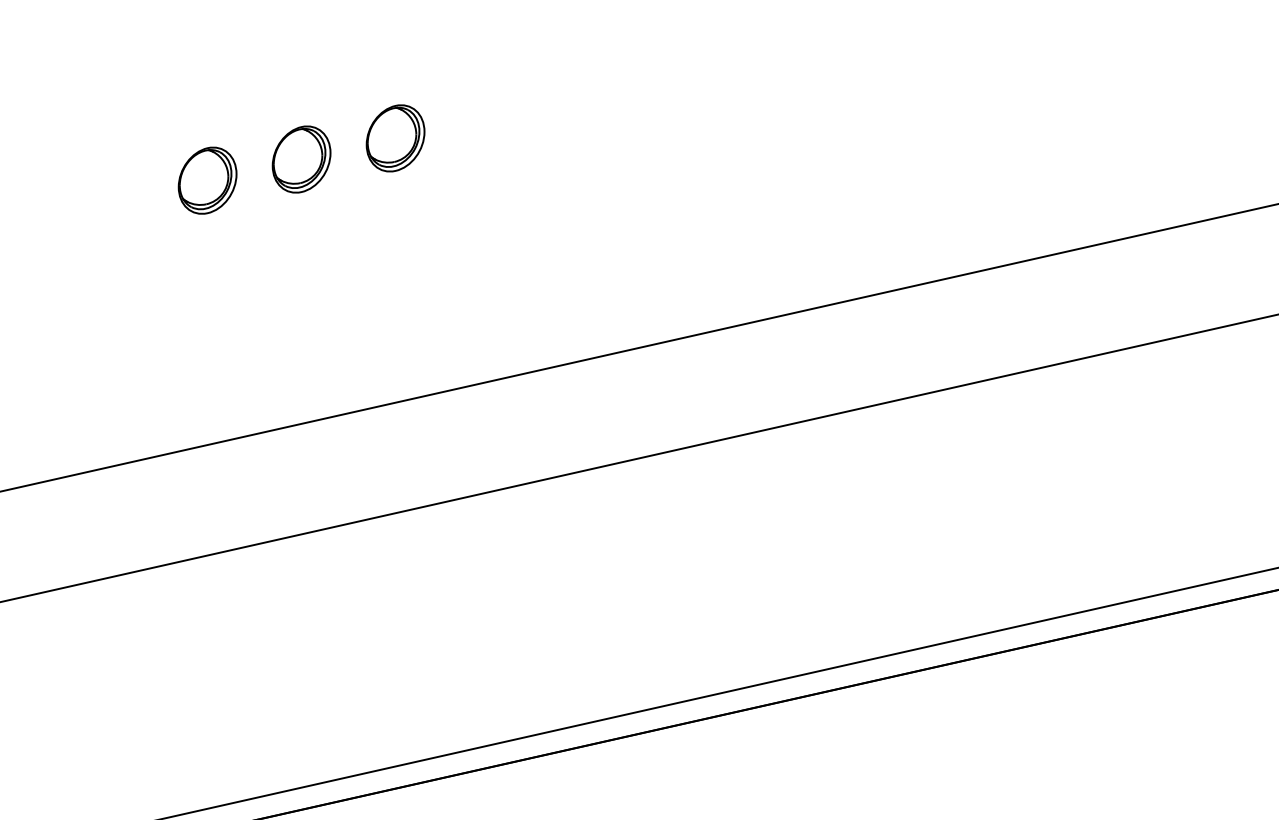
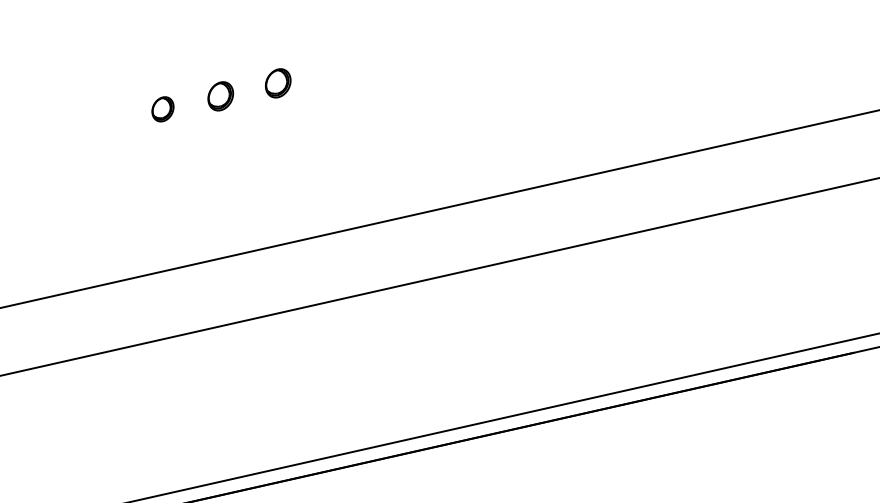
part: (394, 138) -> (277, 83), size x0.7
part: (301, 159) -> (220, 96), size x0.7
part: (206, 181) -> (162, 109), size x0.6

